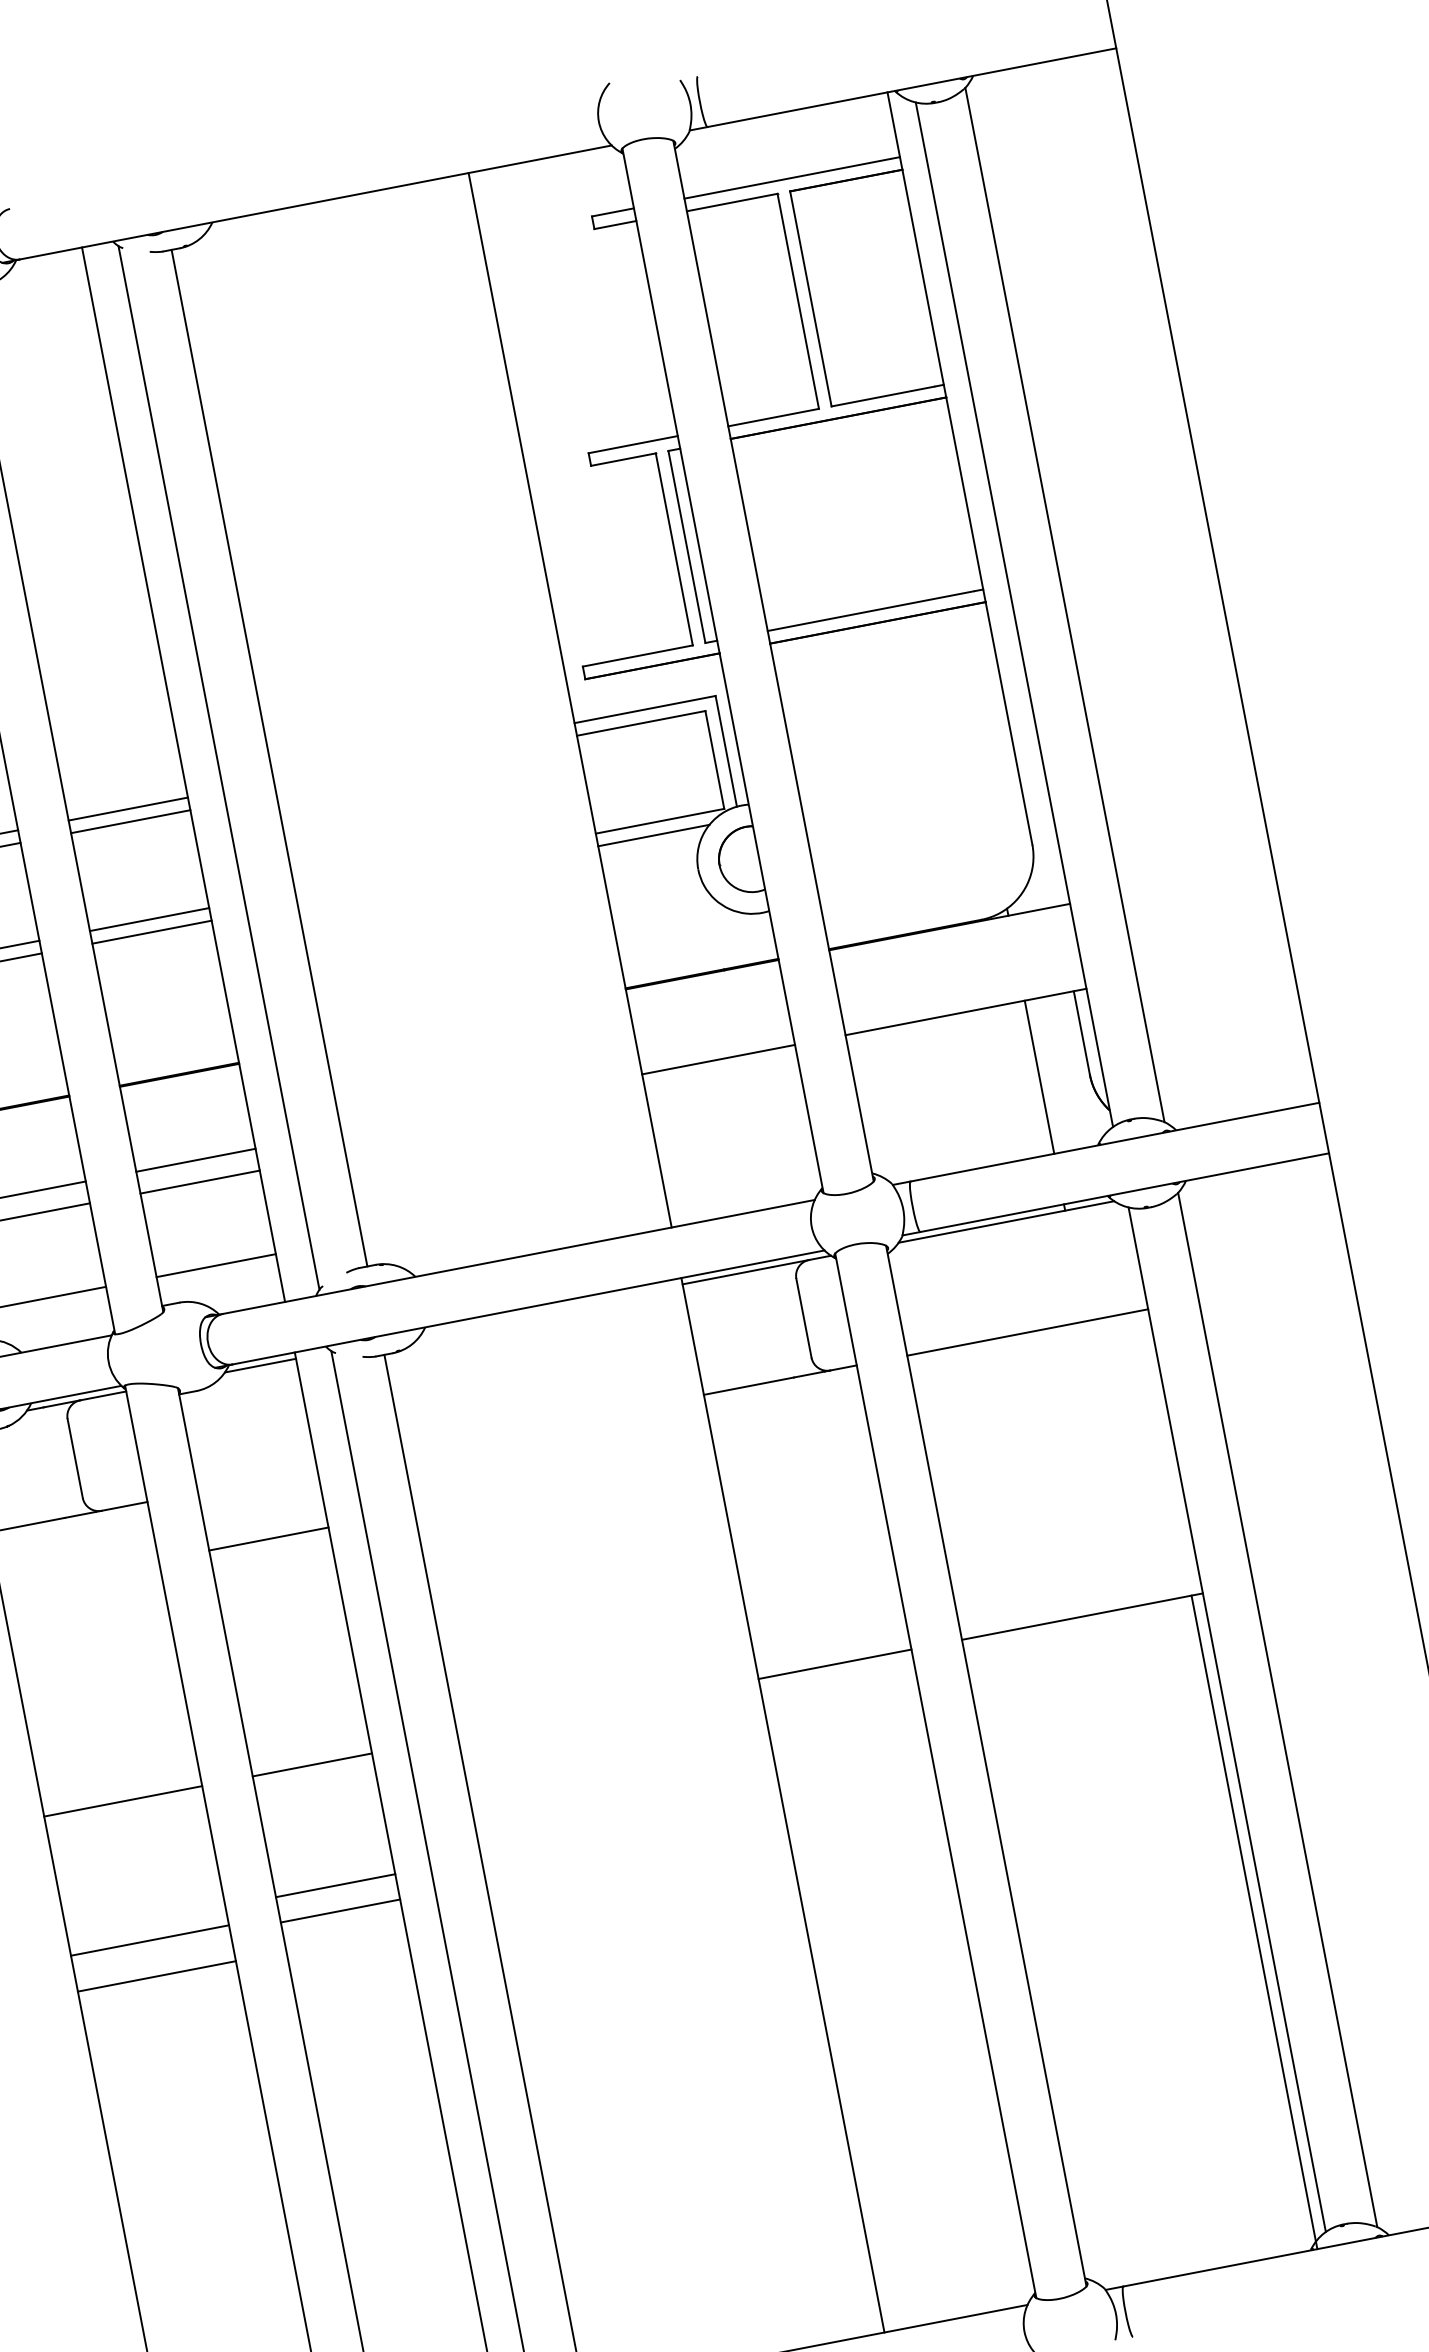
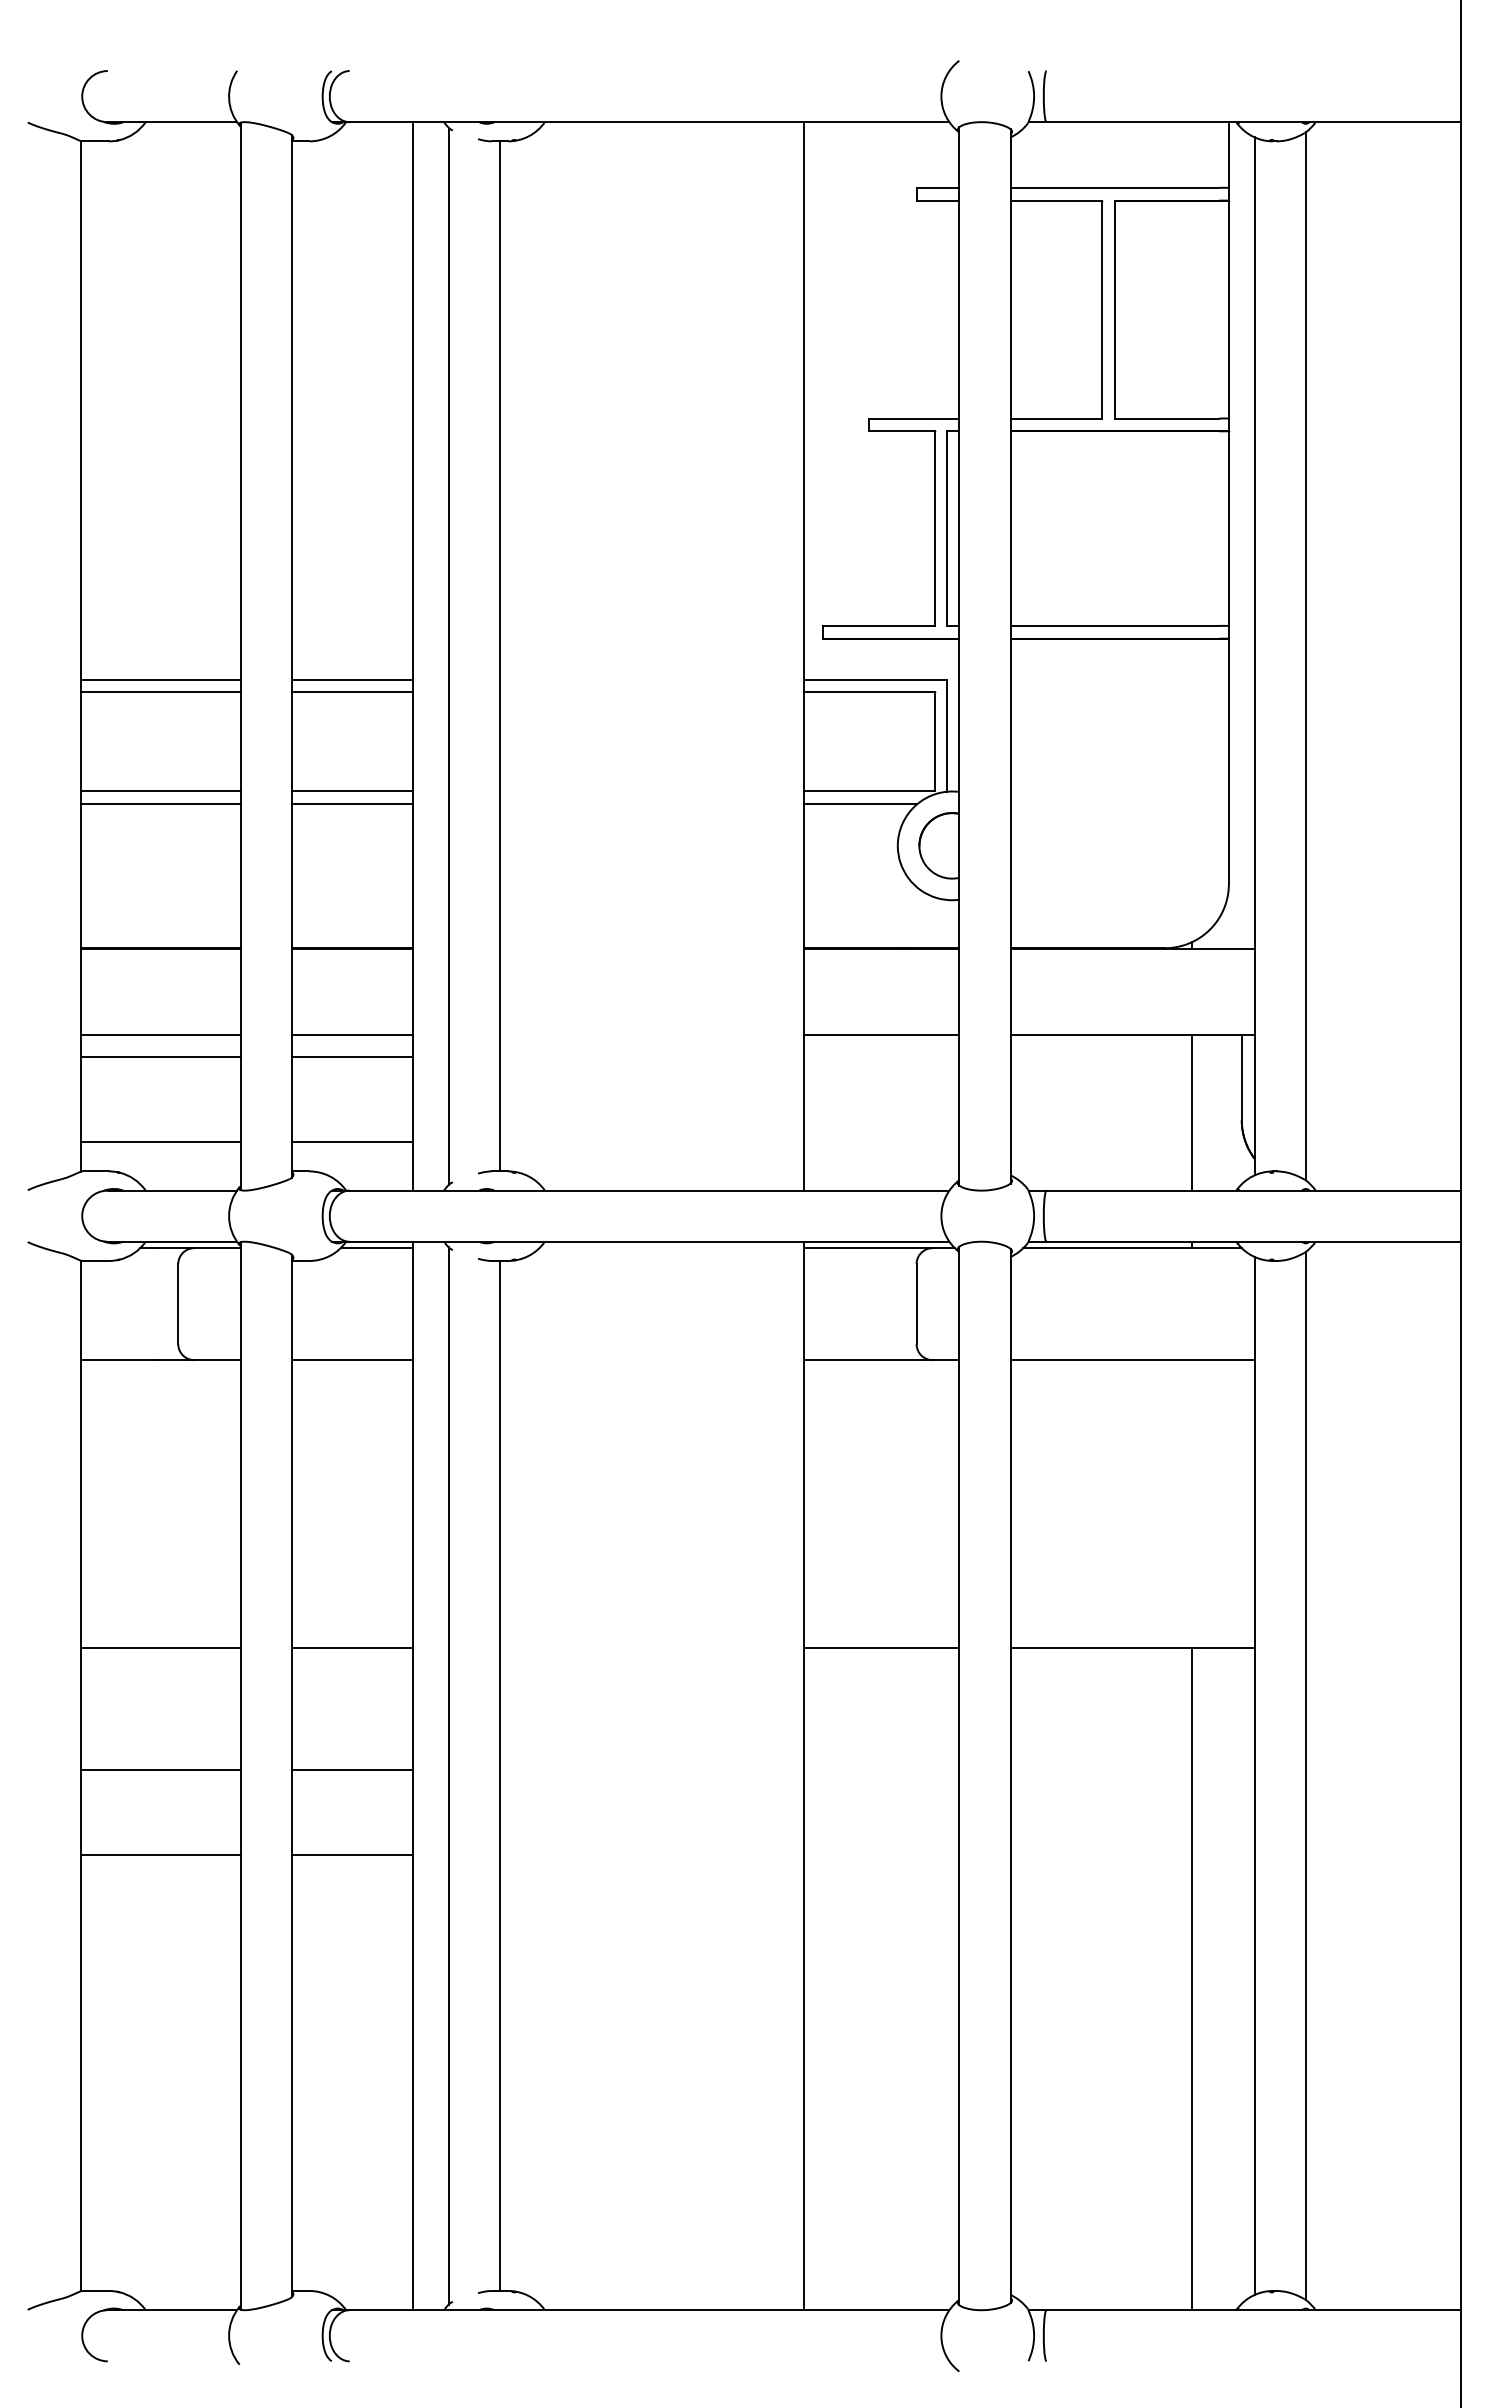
line: (268, 1539) -> (351, 1360), moved
line: (339, 1911) -> (351, 1855), moved
line: (1254, 1922) -> (1192, 1979), moved
line: (149, 1941) -> (160, 1855), moved
line: (156, 1976) -> (160, 1770), moved

